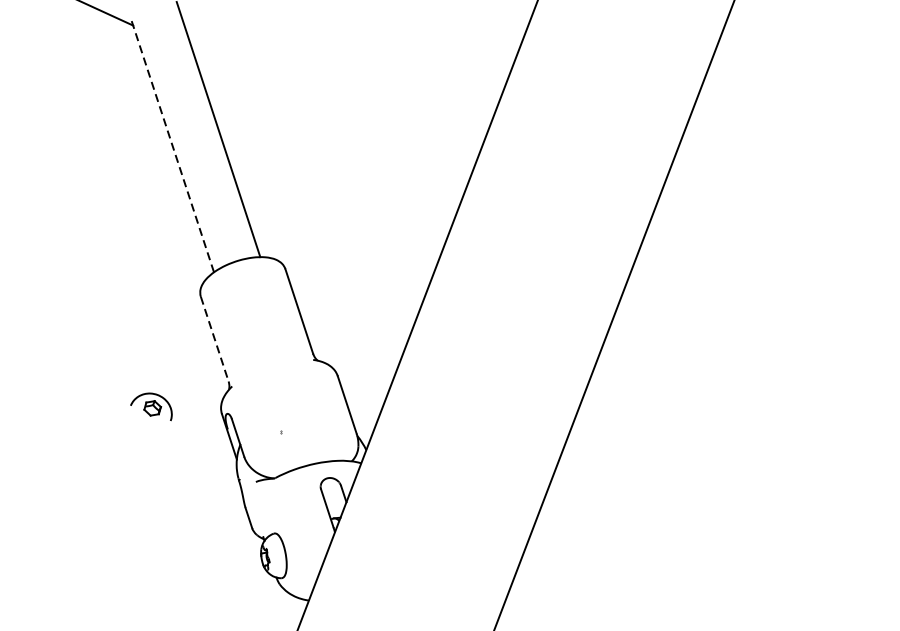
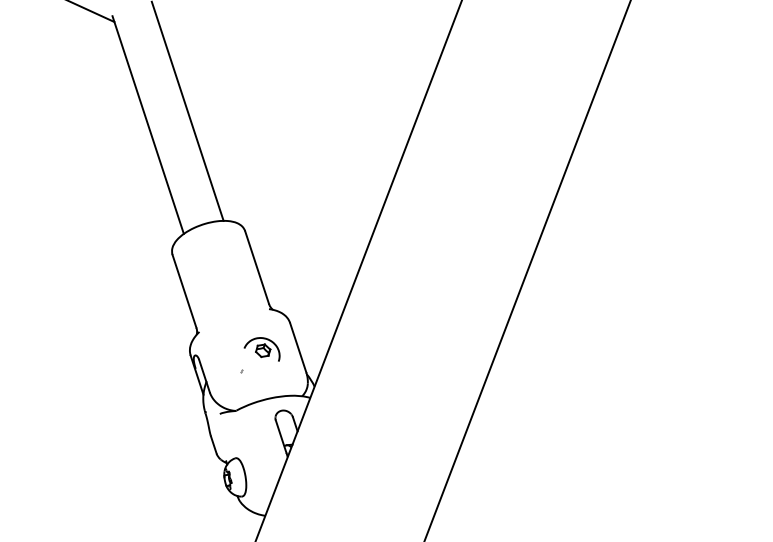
line: (172, 146) -> (148, 125), dashed -> solid
line: (214, 339) -> (184, 291), dashed -> solid
part: (150, 406) -> (261, 349), moved

